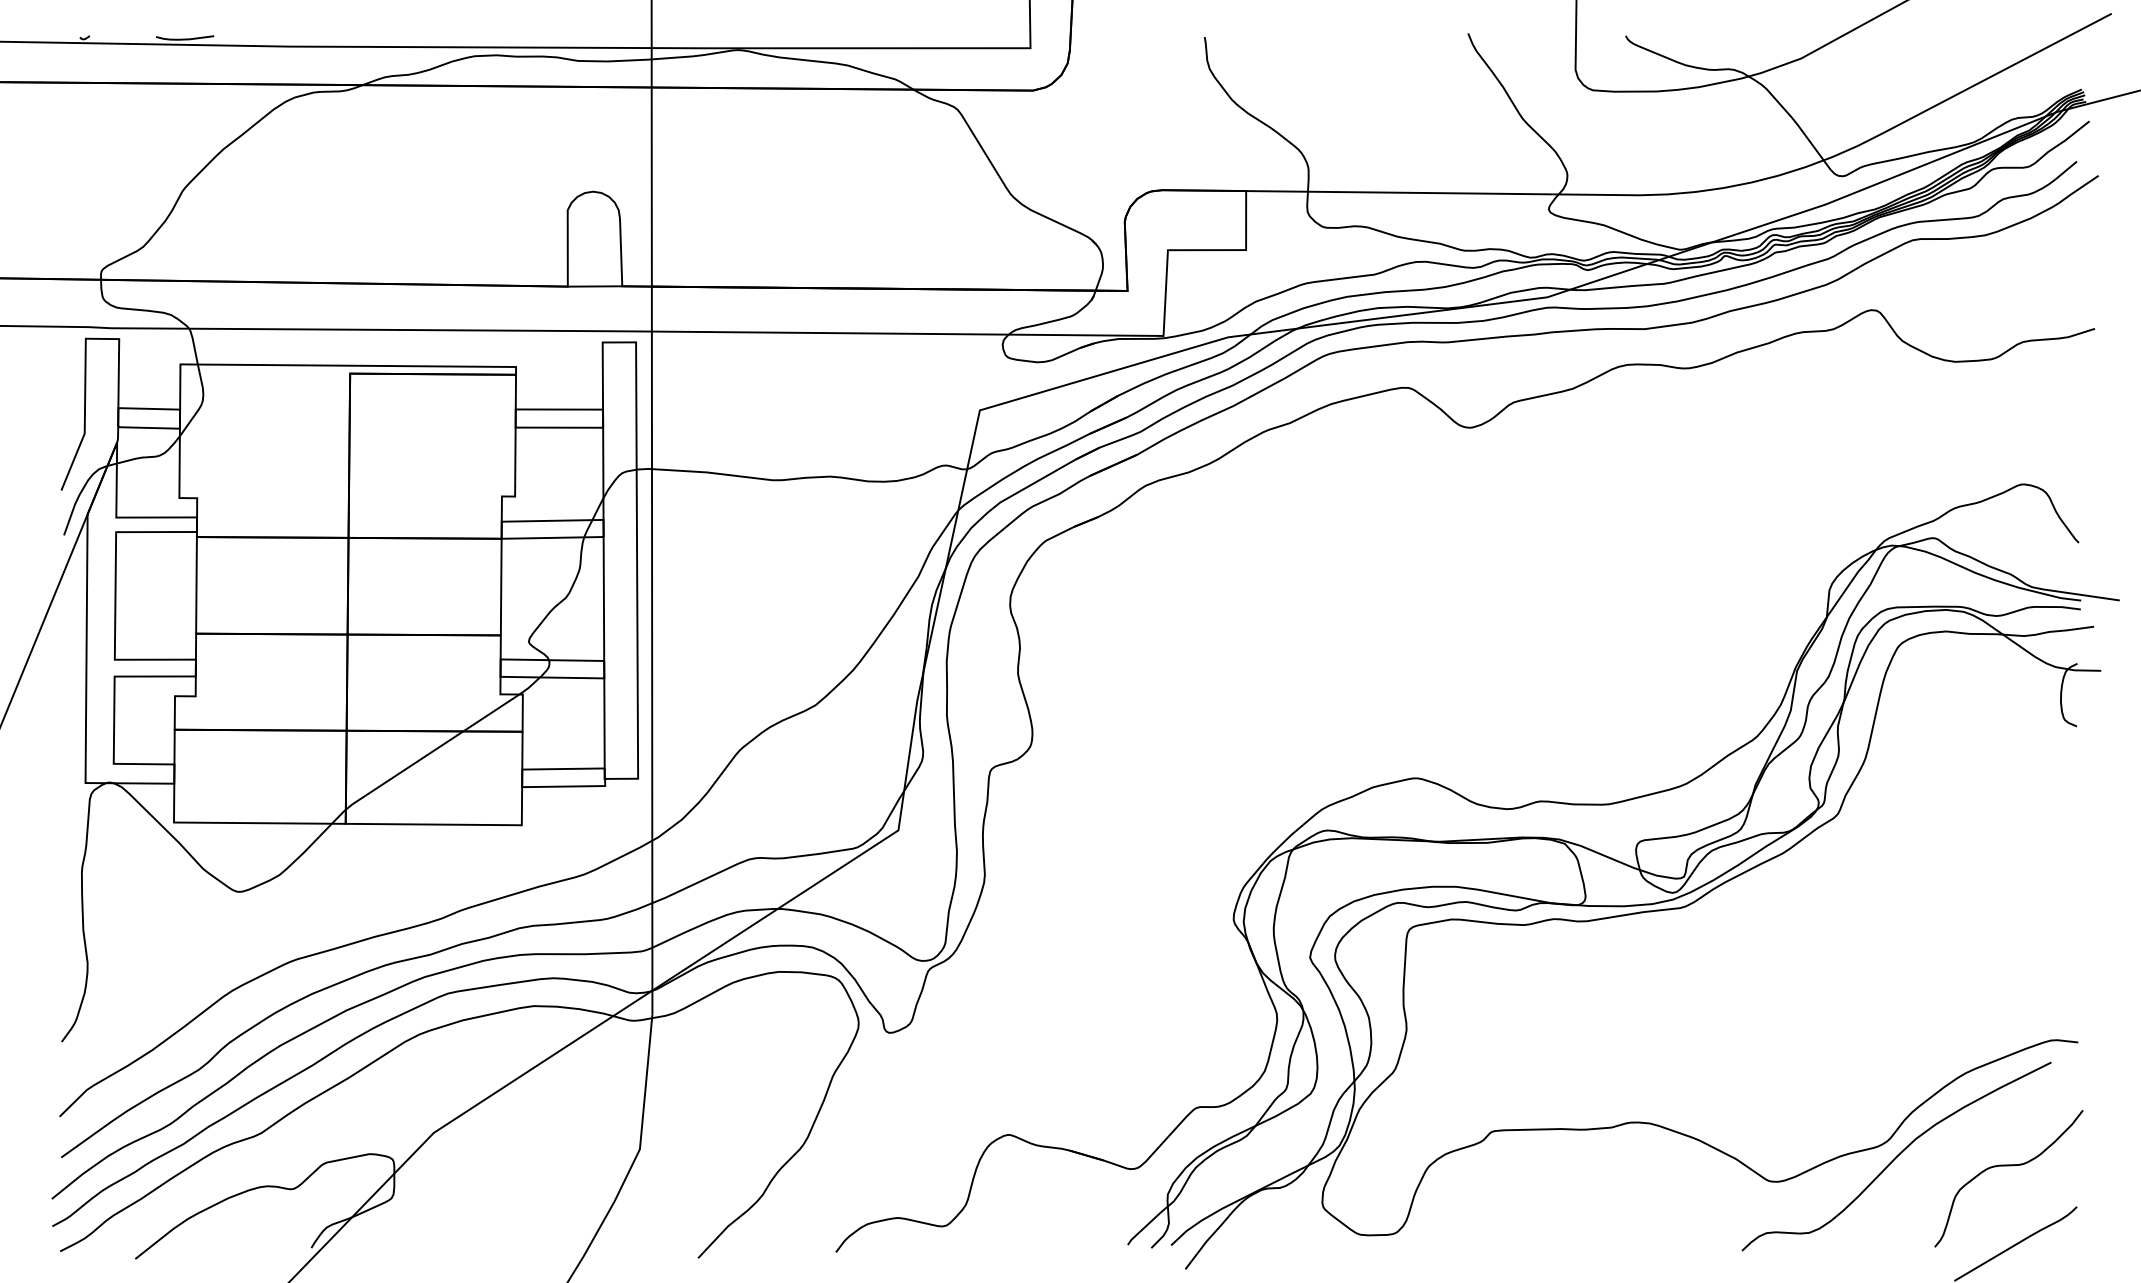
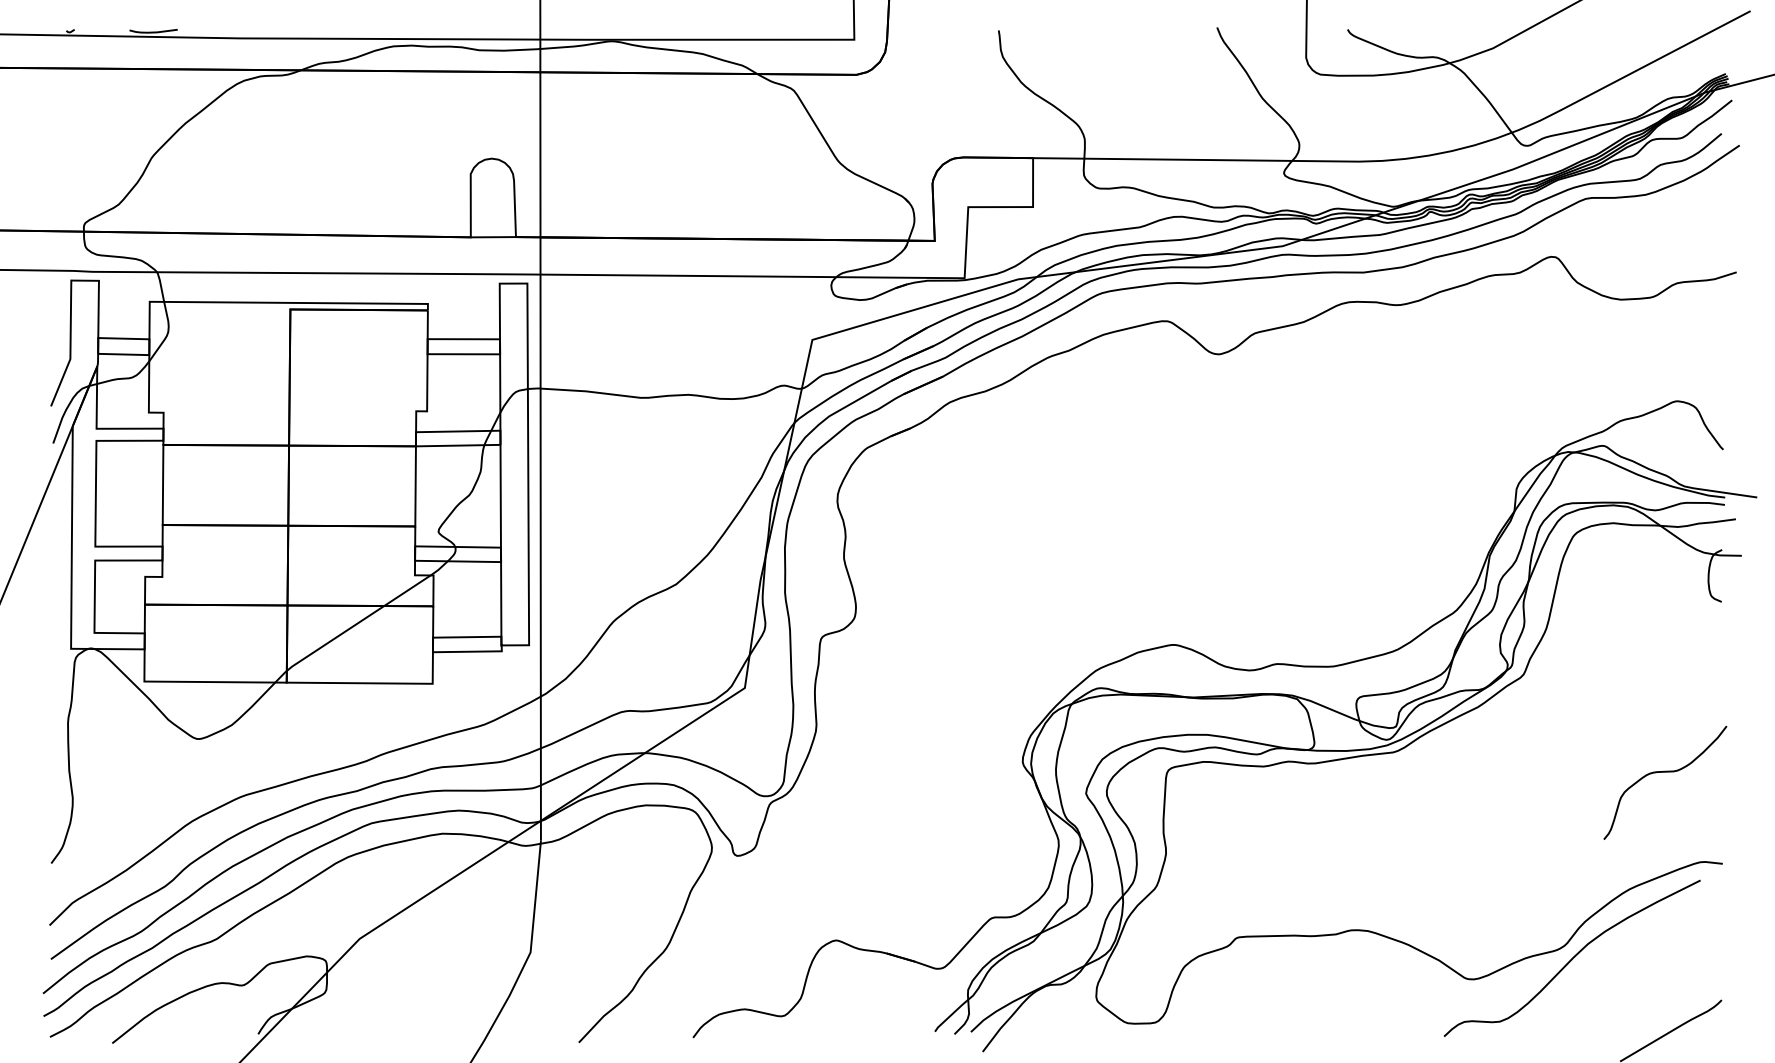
curve: (2008, 1166) -> (1665, 772), moved

